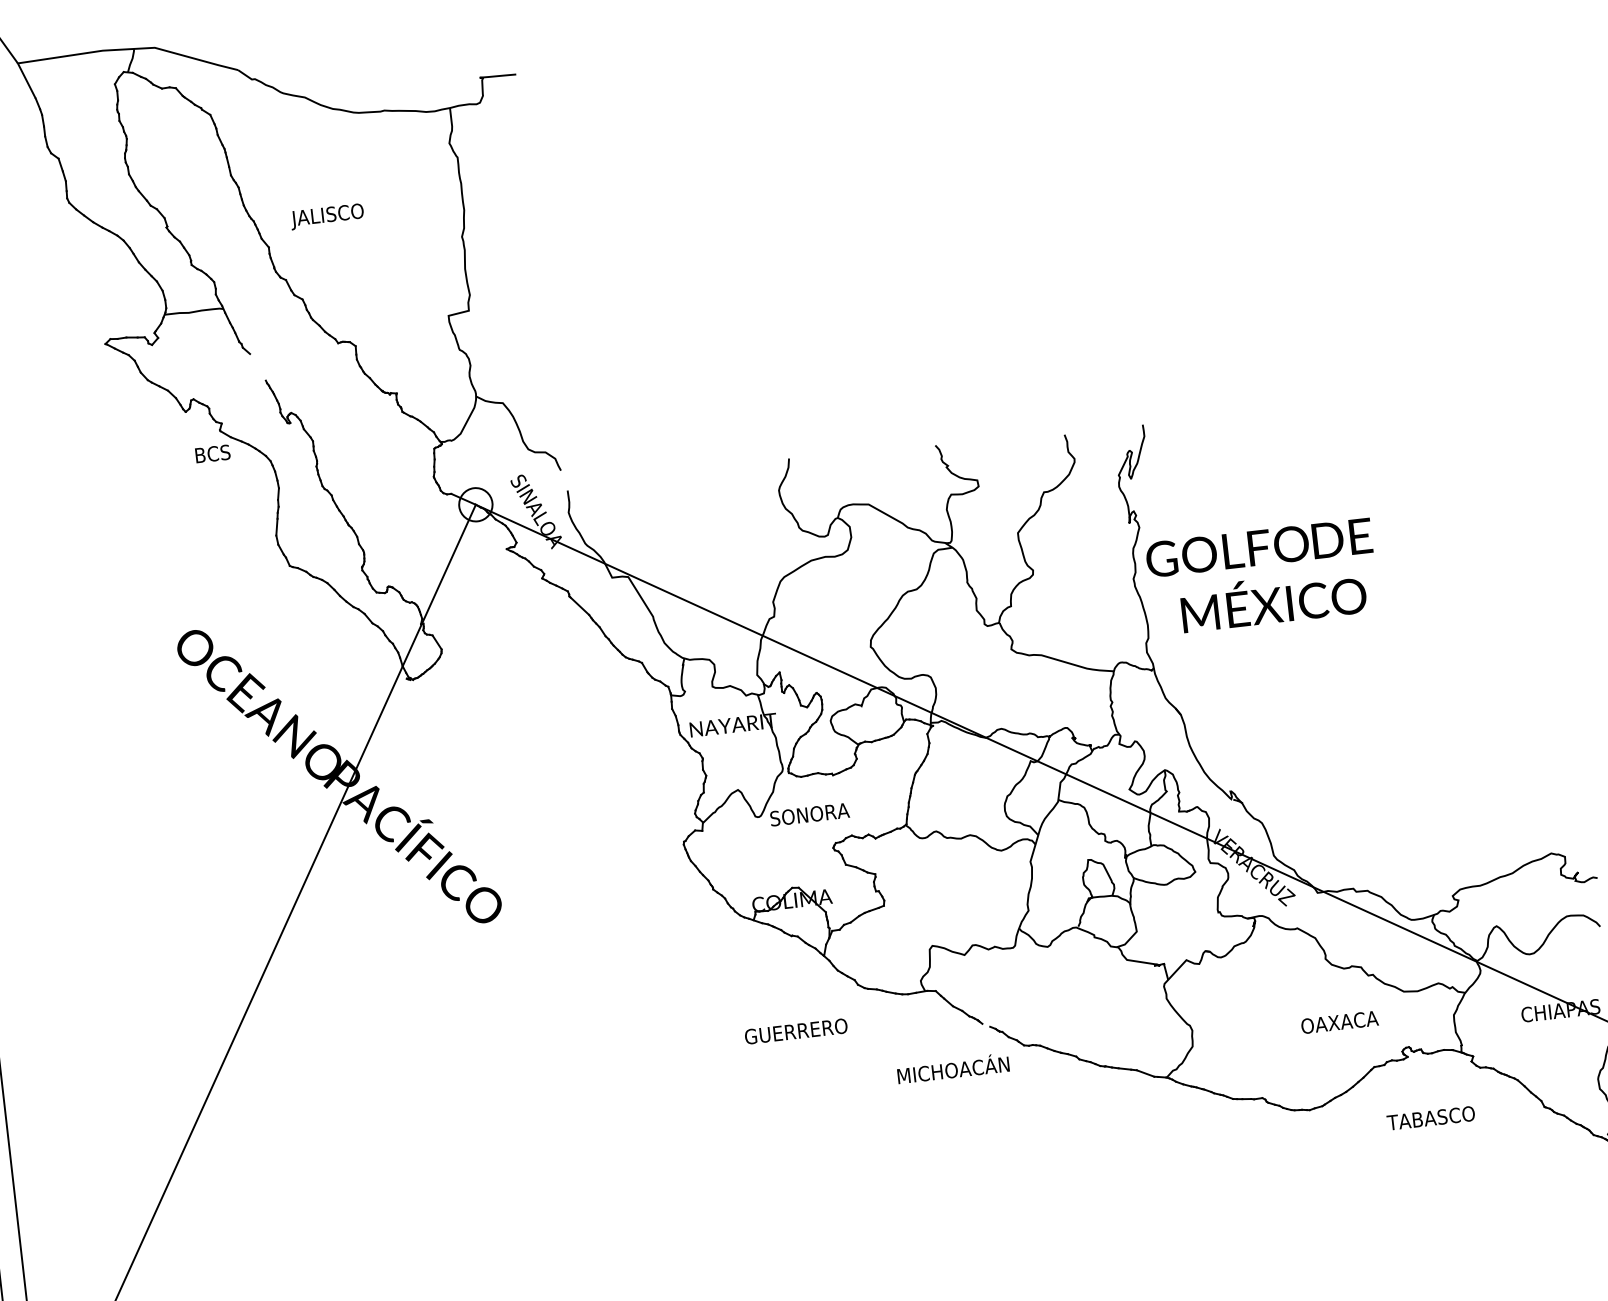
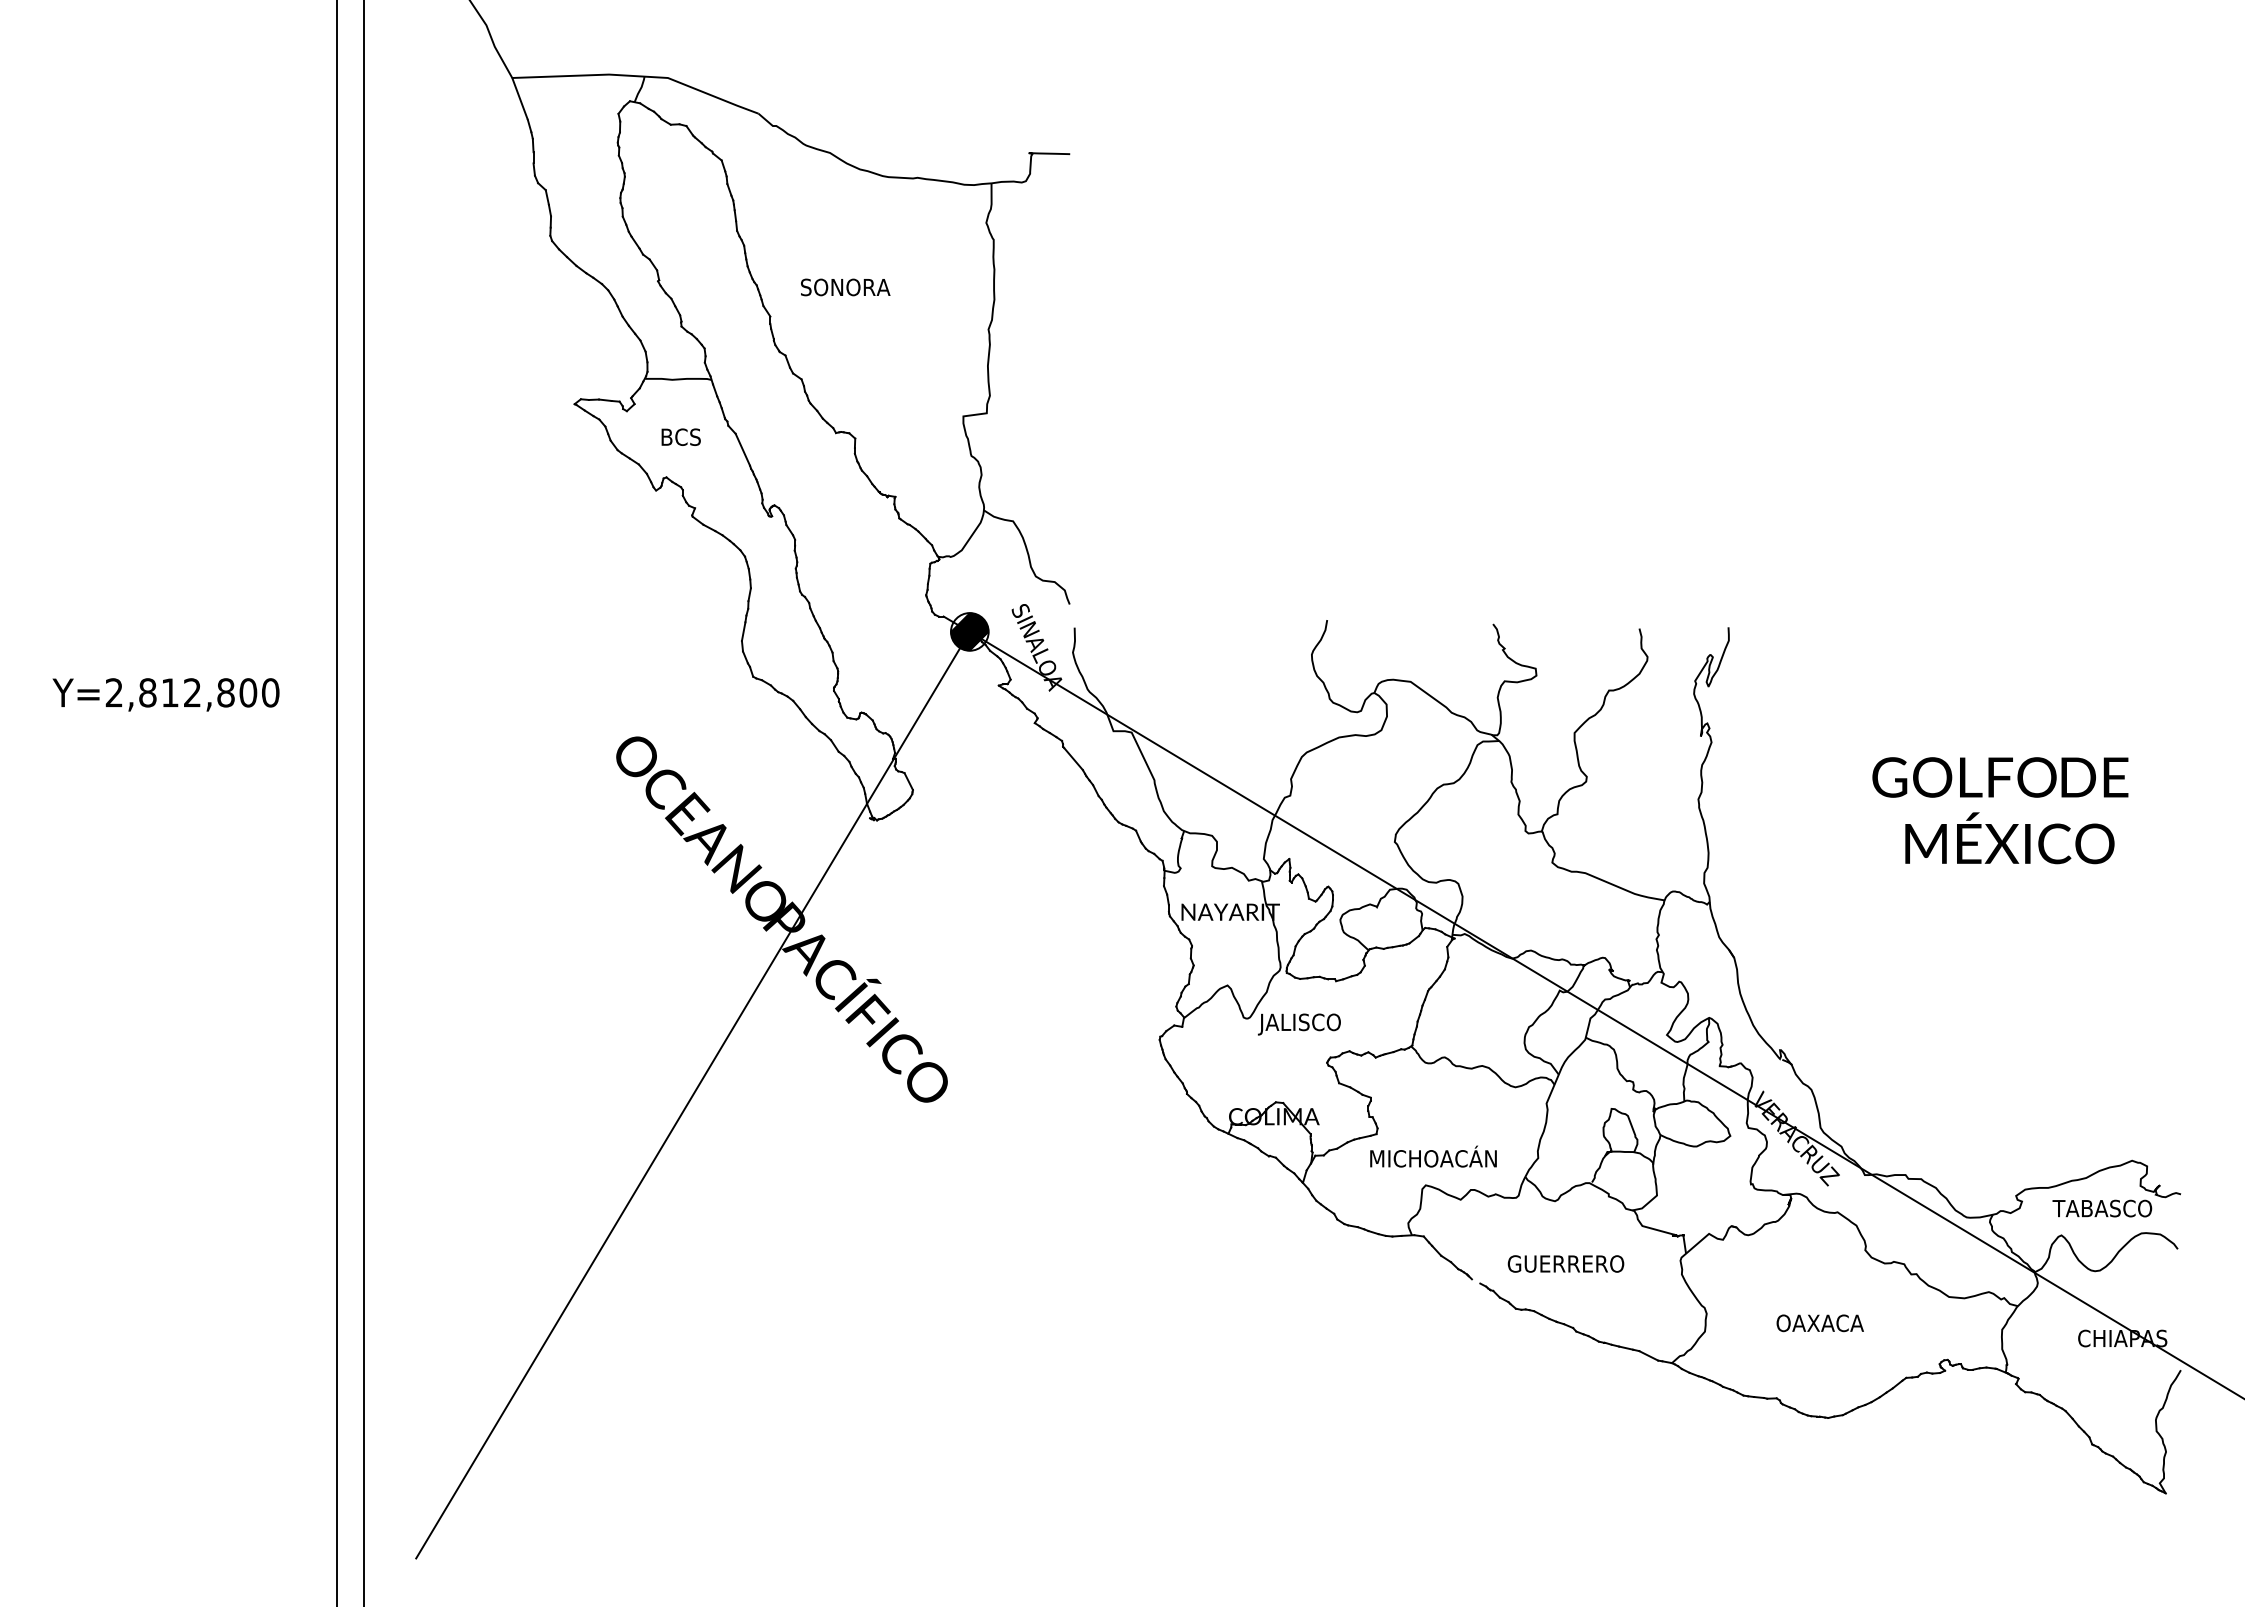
text: (331, 216) -> (844, 289), JALISCO -> SONORA
line: (257, 367) -> (742, 449), added
text: (212, 453) -> (680, 436), moved
hatch: (475, 504) -> (969, 631), added
text: (1262, 576) -> (2000, 810), moved
text: (808, 816) -> (1303, 1024), SONORA -> JALISCO
text: (1339, 1022) -> (1819, 1323), moved
text: (795, 1031) -> (1565, 1263), moved
text: (953, 1068) -> (1433, 1156), moved
text: (1431, 1118) -> (2102, 1208), moved

